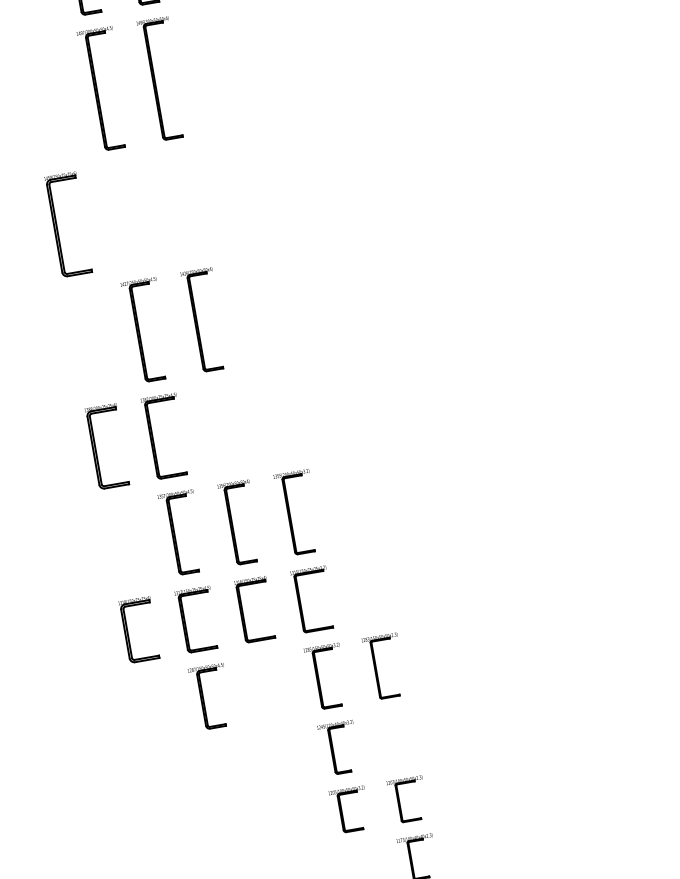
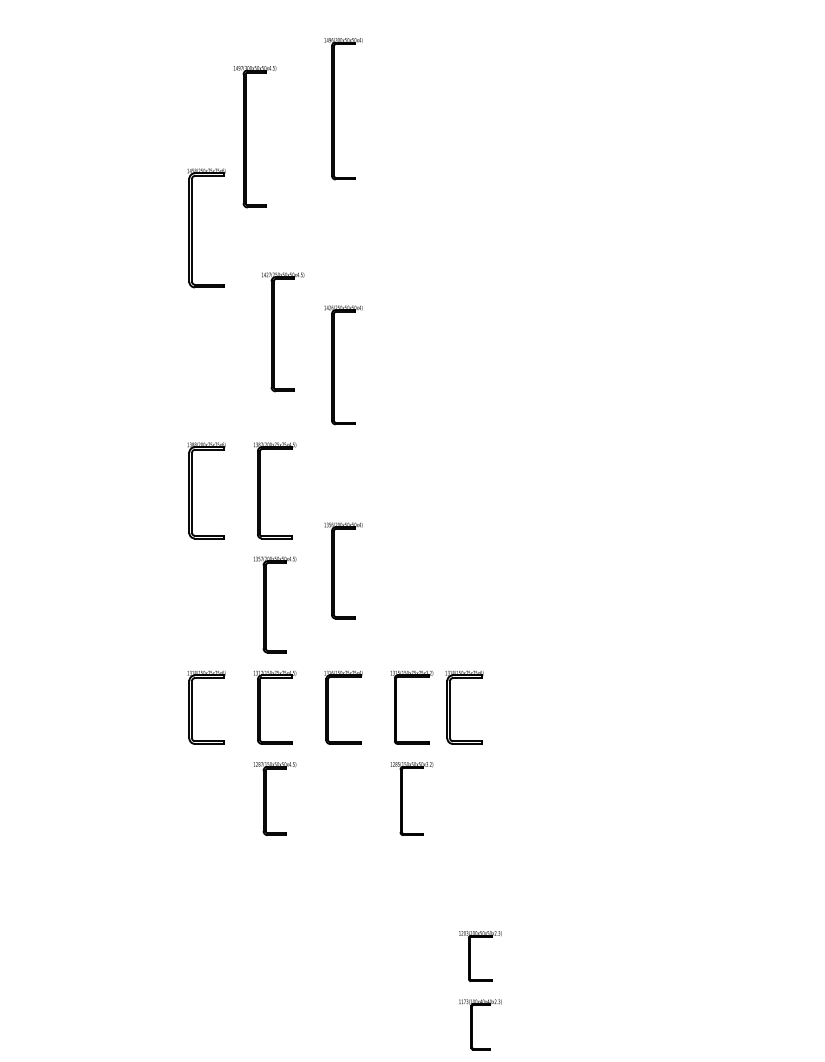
part: (155, 80) -> (334, 109), moved
part: (97, 90) -> (246, 137), moved
part: (139, 331) -> (274, 332), moved
part: (290, 513) -> (402, 604), removed
part: (232, 523) -> (334, 570), moved
part: (345, 593) -> (450, 707), added
part: (376, 667) -> (470, 798), removed
part: (332, 749) -> (404, 883), removed
part: (342, 811) -> (402, 956), removed

